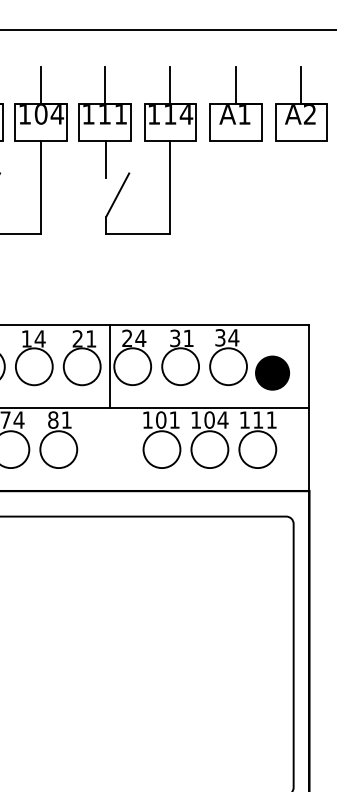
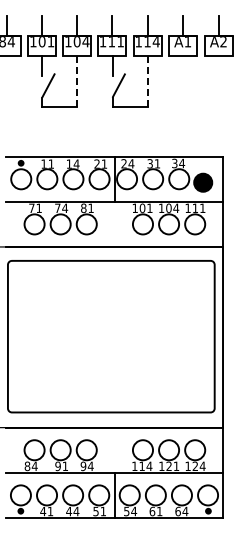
line: (41, 189) -> (77, 82), solid -> dashed
line: (170, 189) -> (147, 82), solid -> dashed

